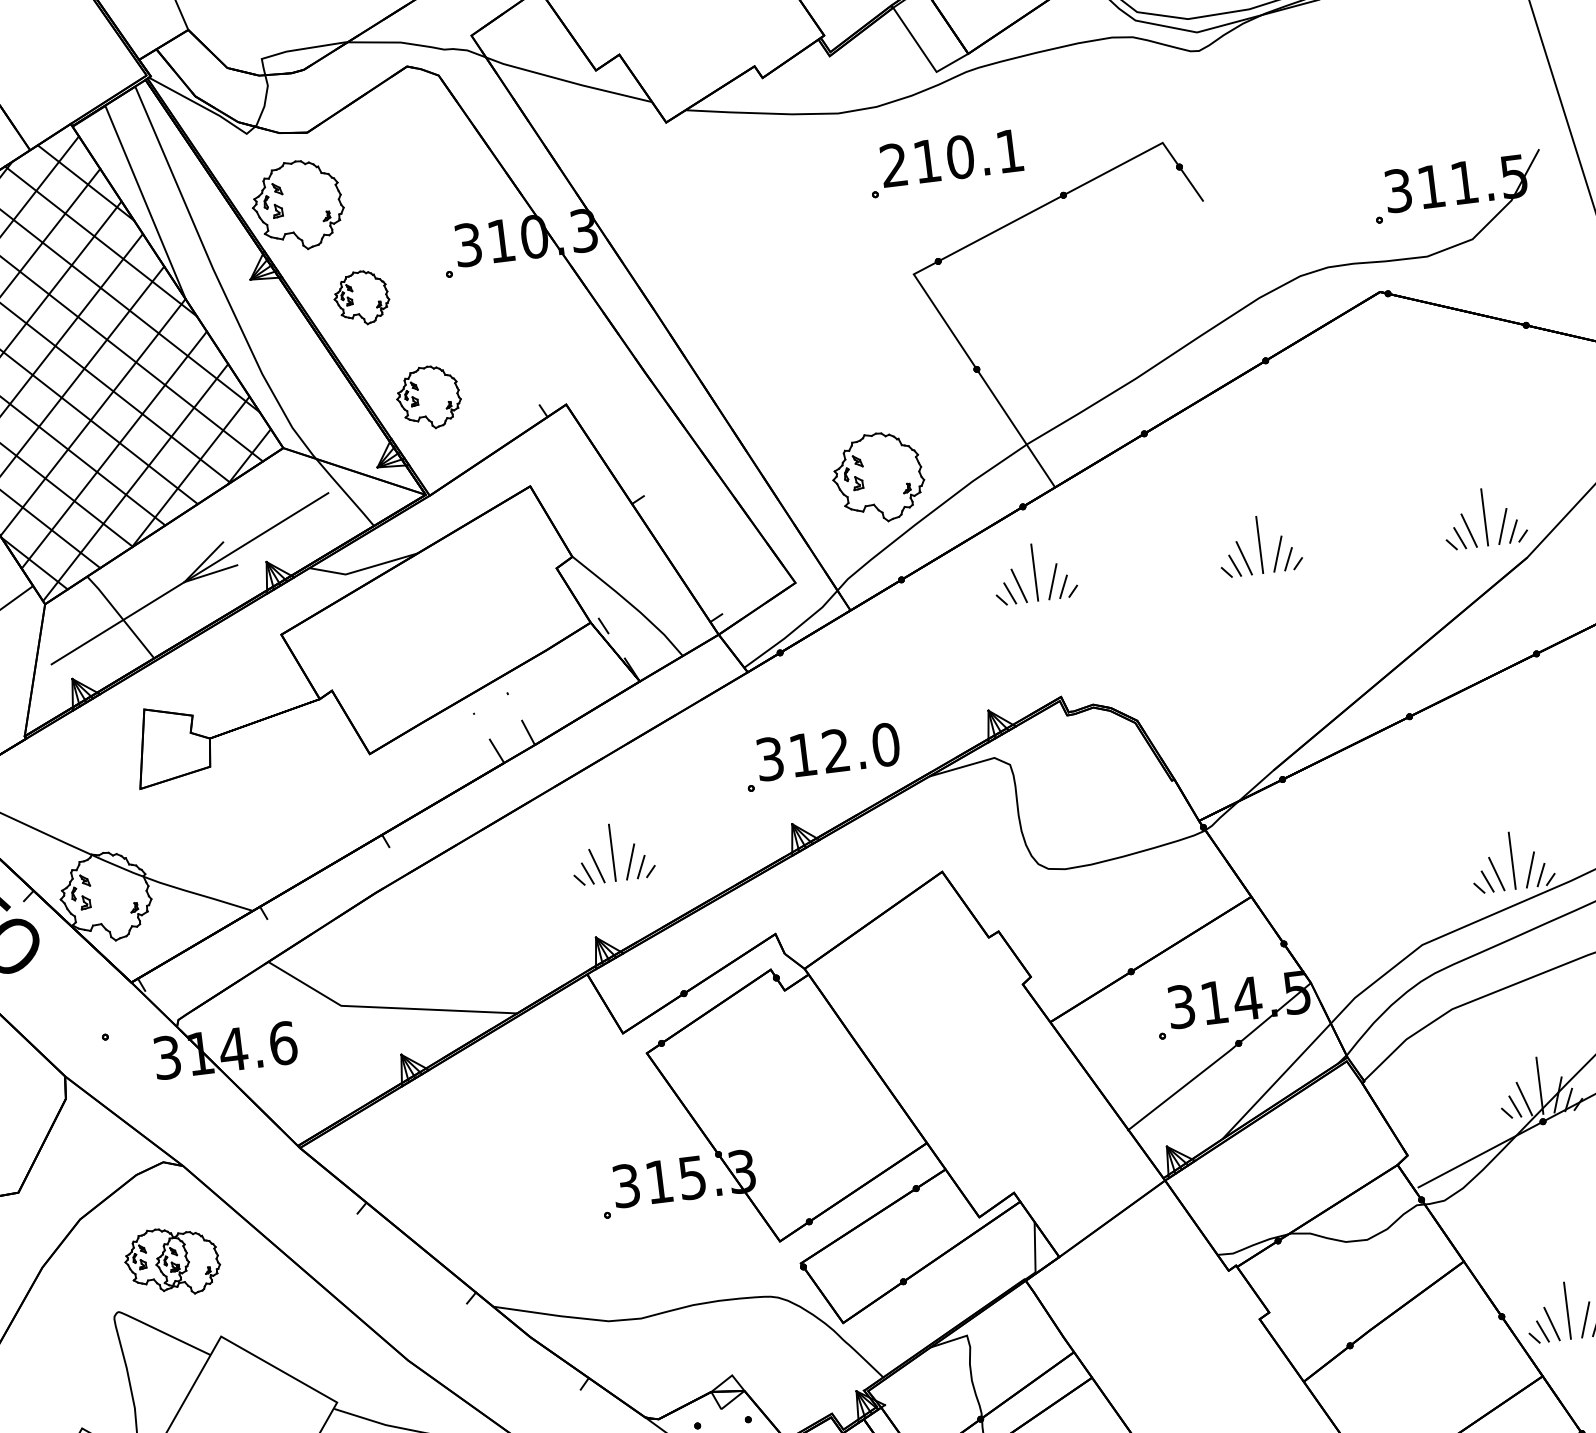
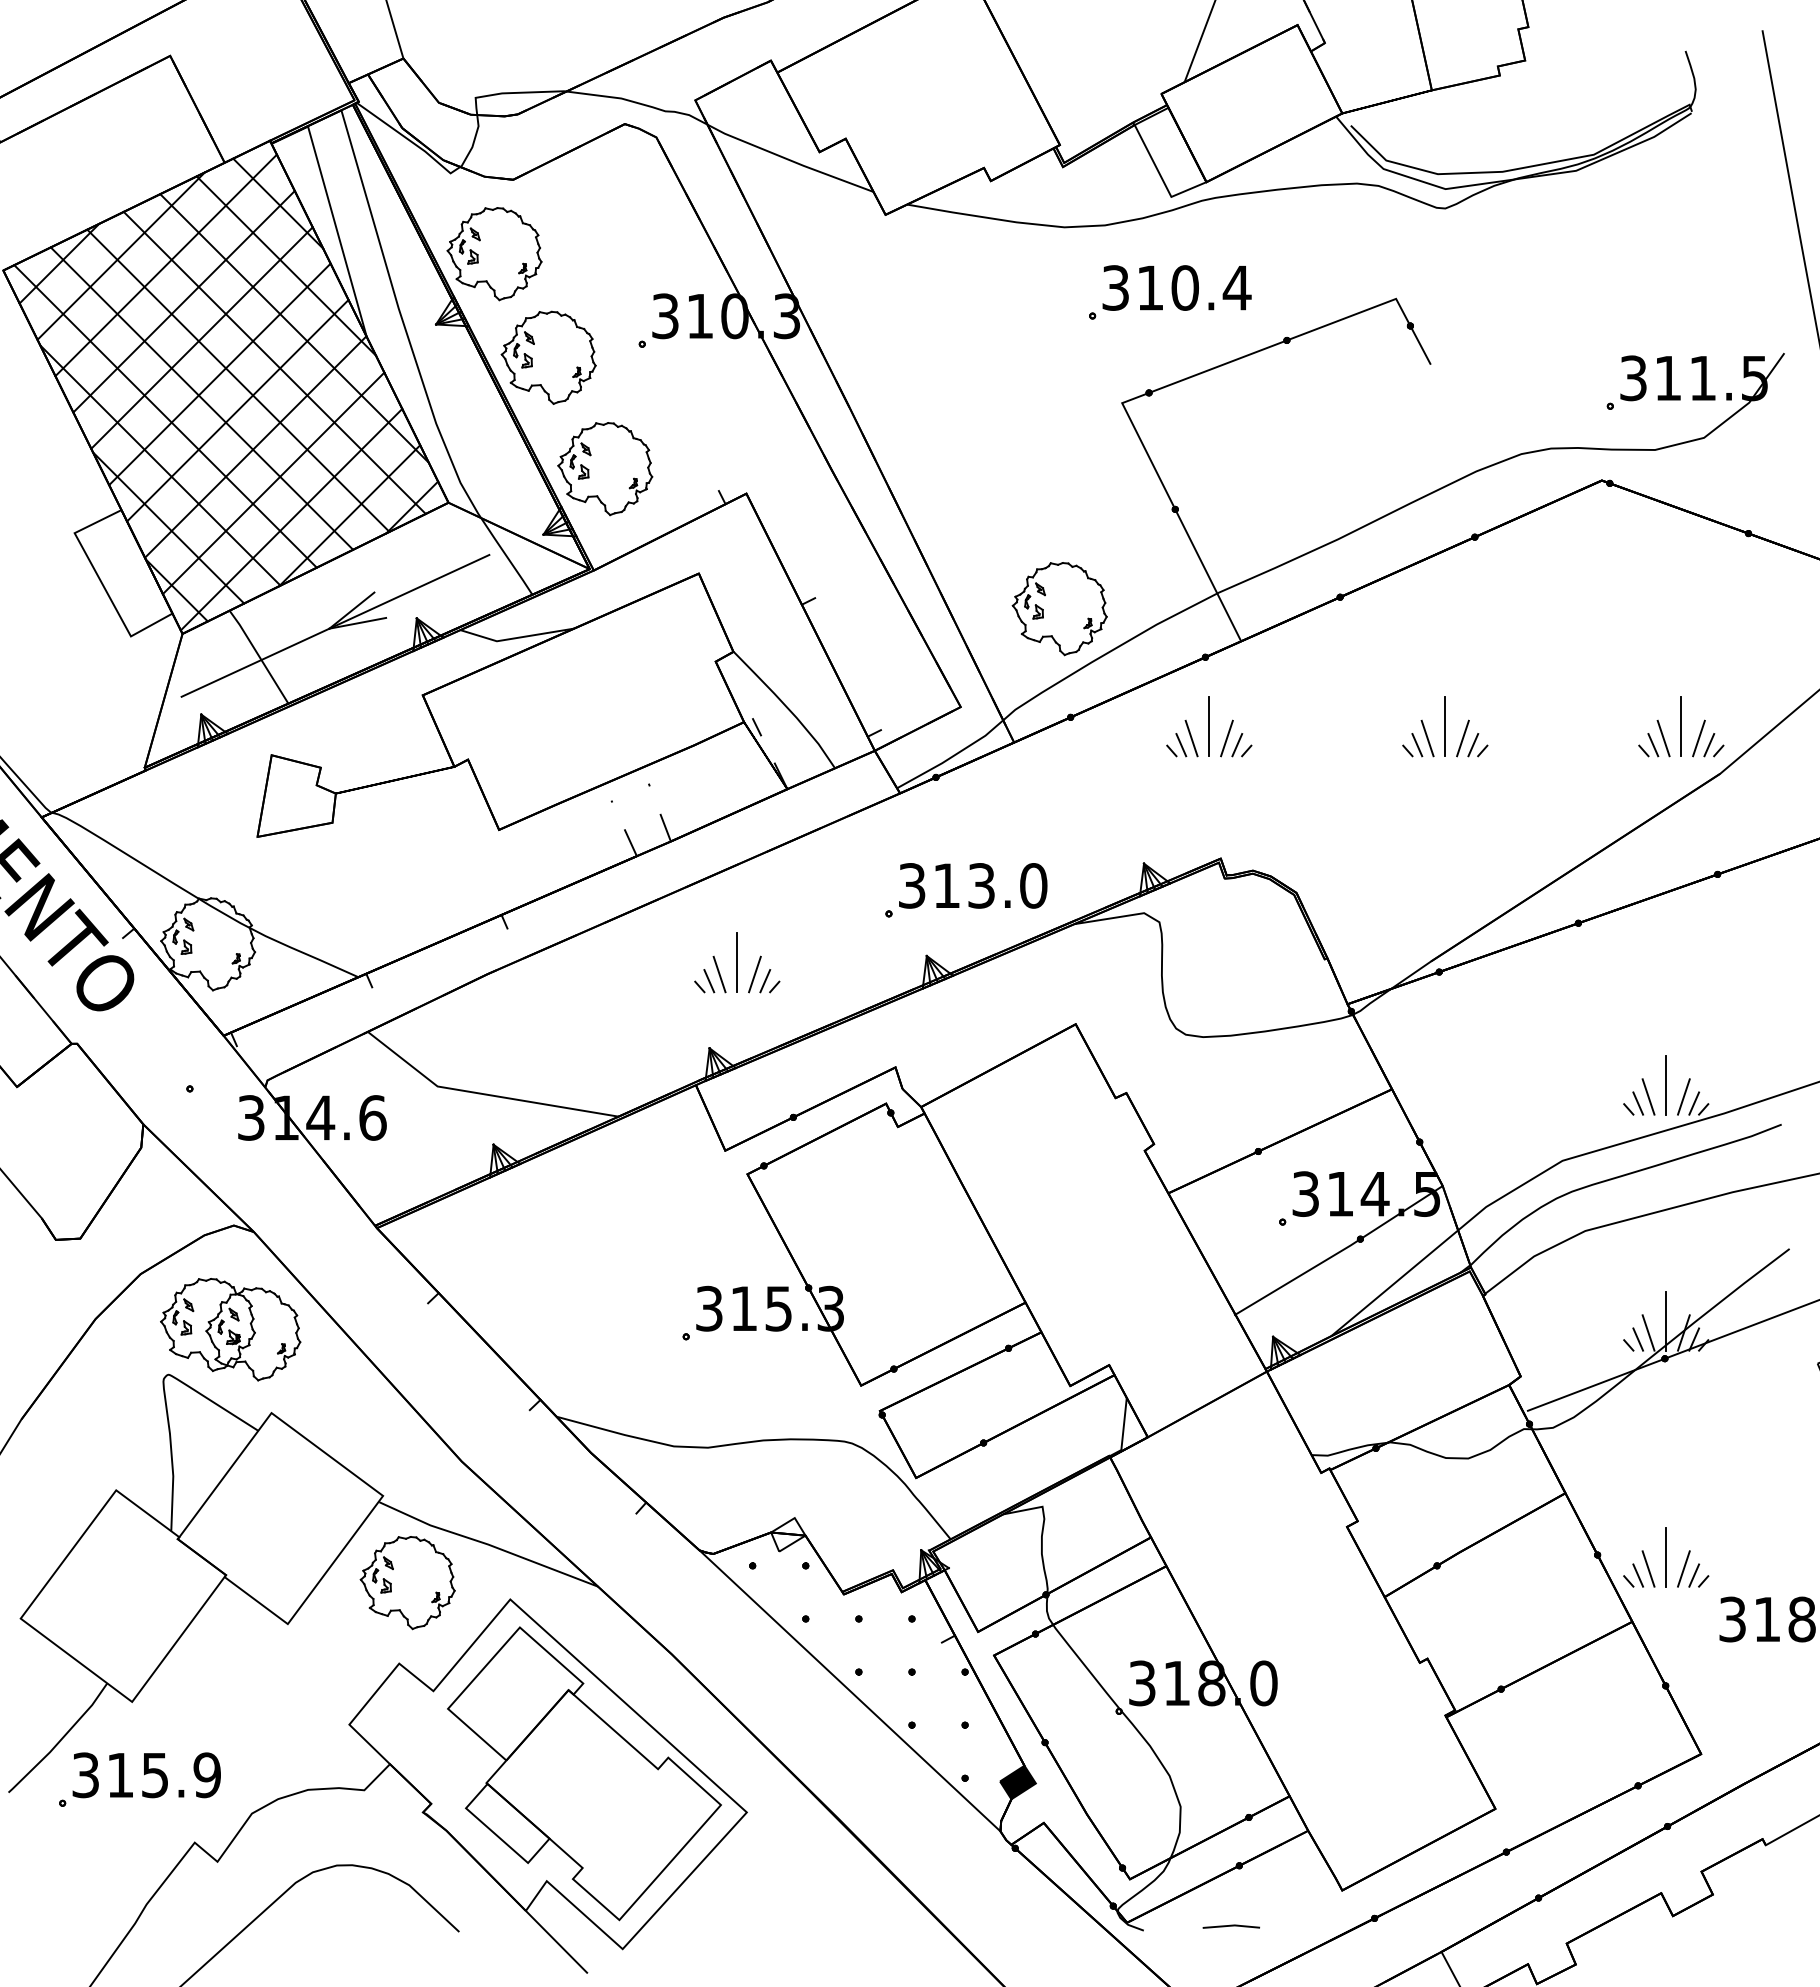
text: (952, 157) -> (1176, 287), 210.1 -> 310.4
part: (361, 297) -> (548, 357), size x1.67
part: (429, 398) -> (605, 469), size x1.43
text: (836, 750) -> (981, 885), 312.0 -> 313.0
part: (172, 1261) -> (230, 1329), size x1.43

